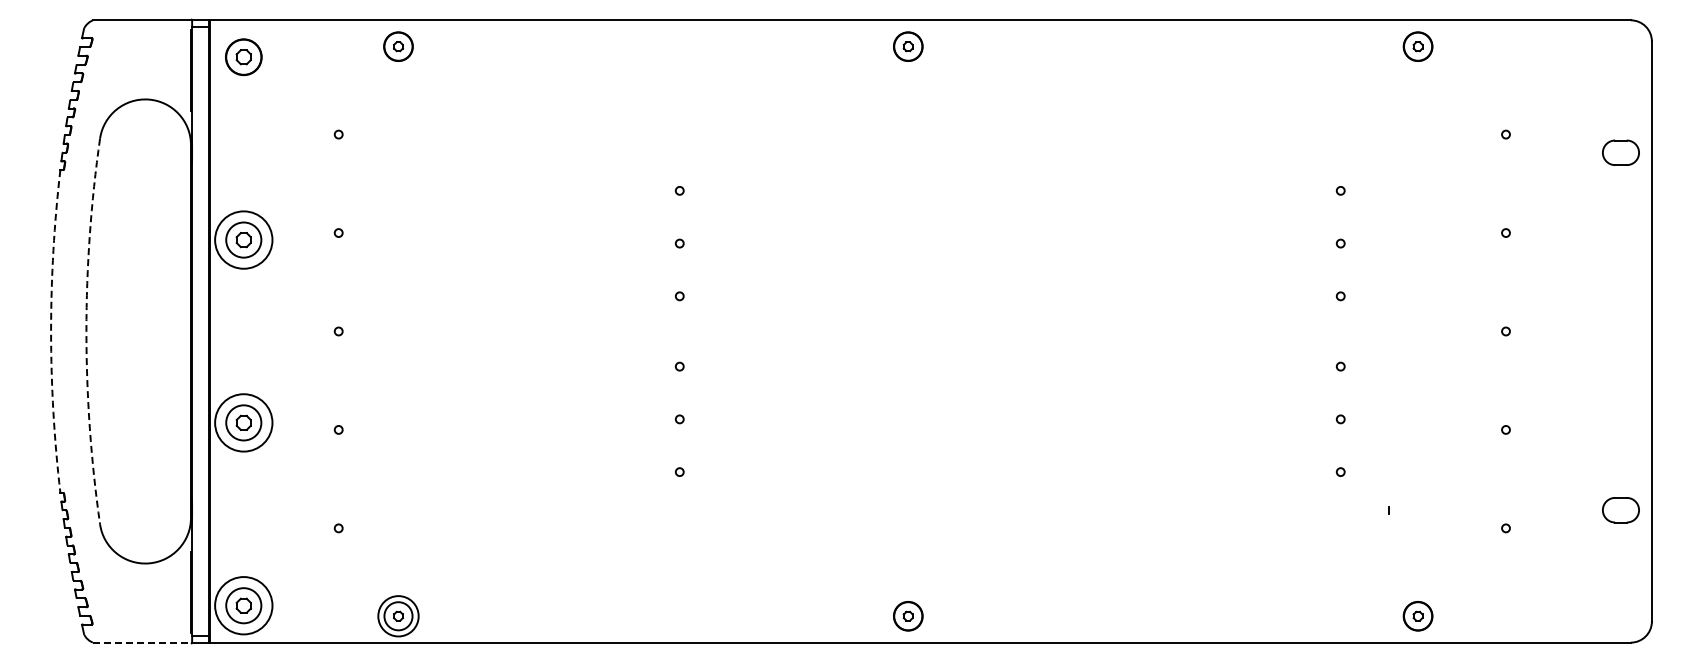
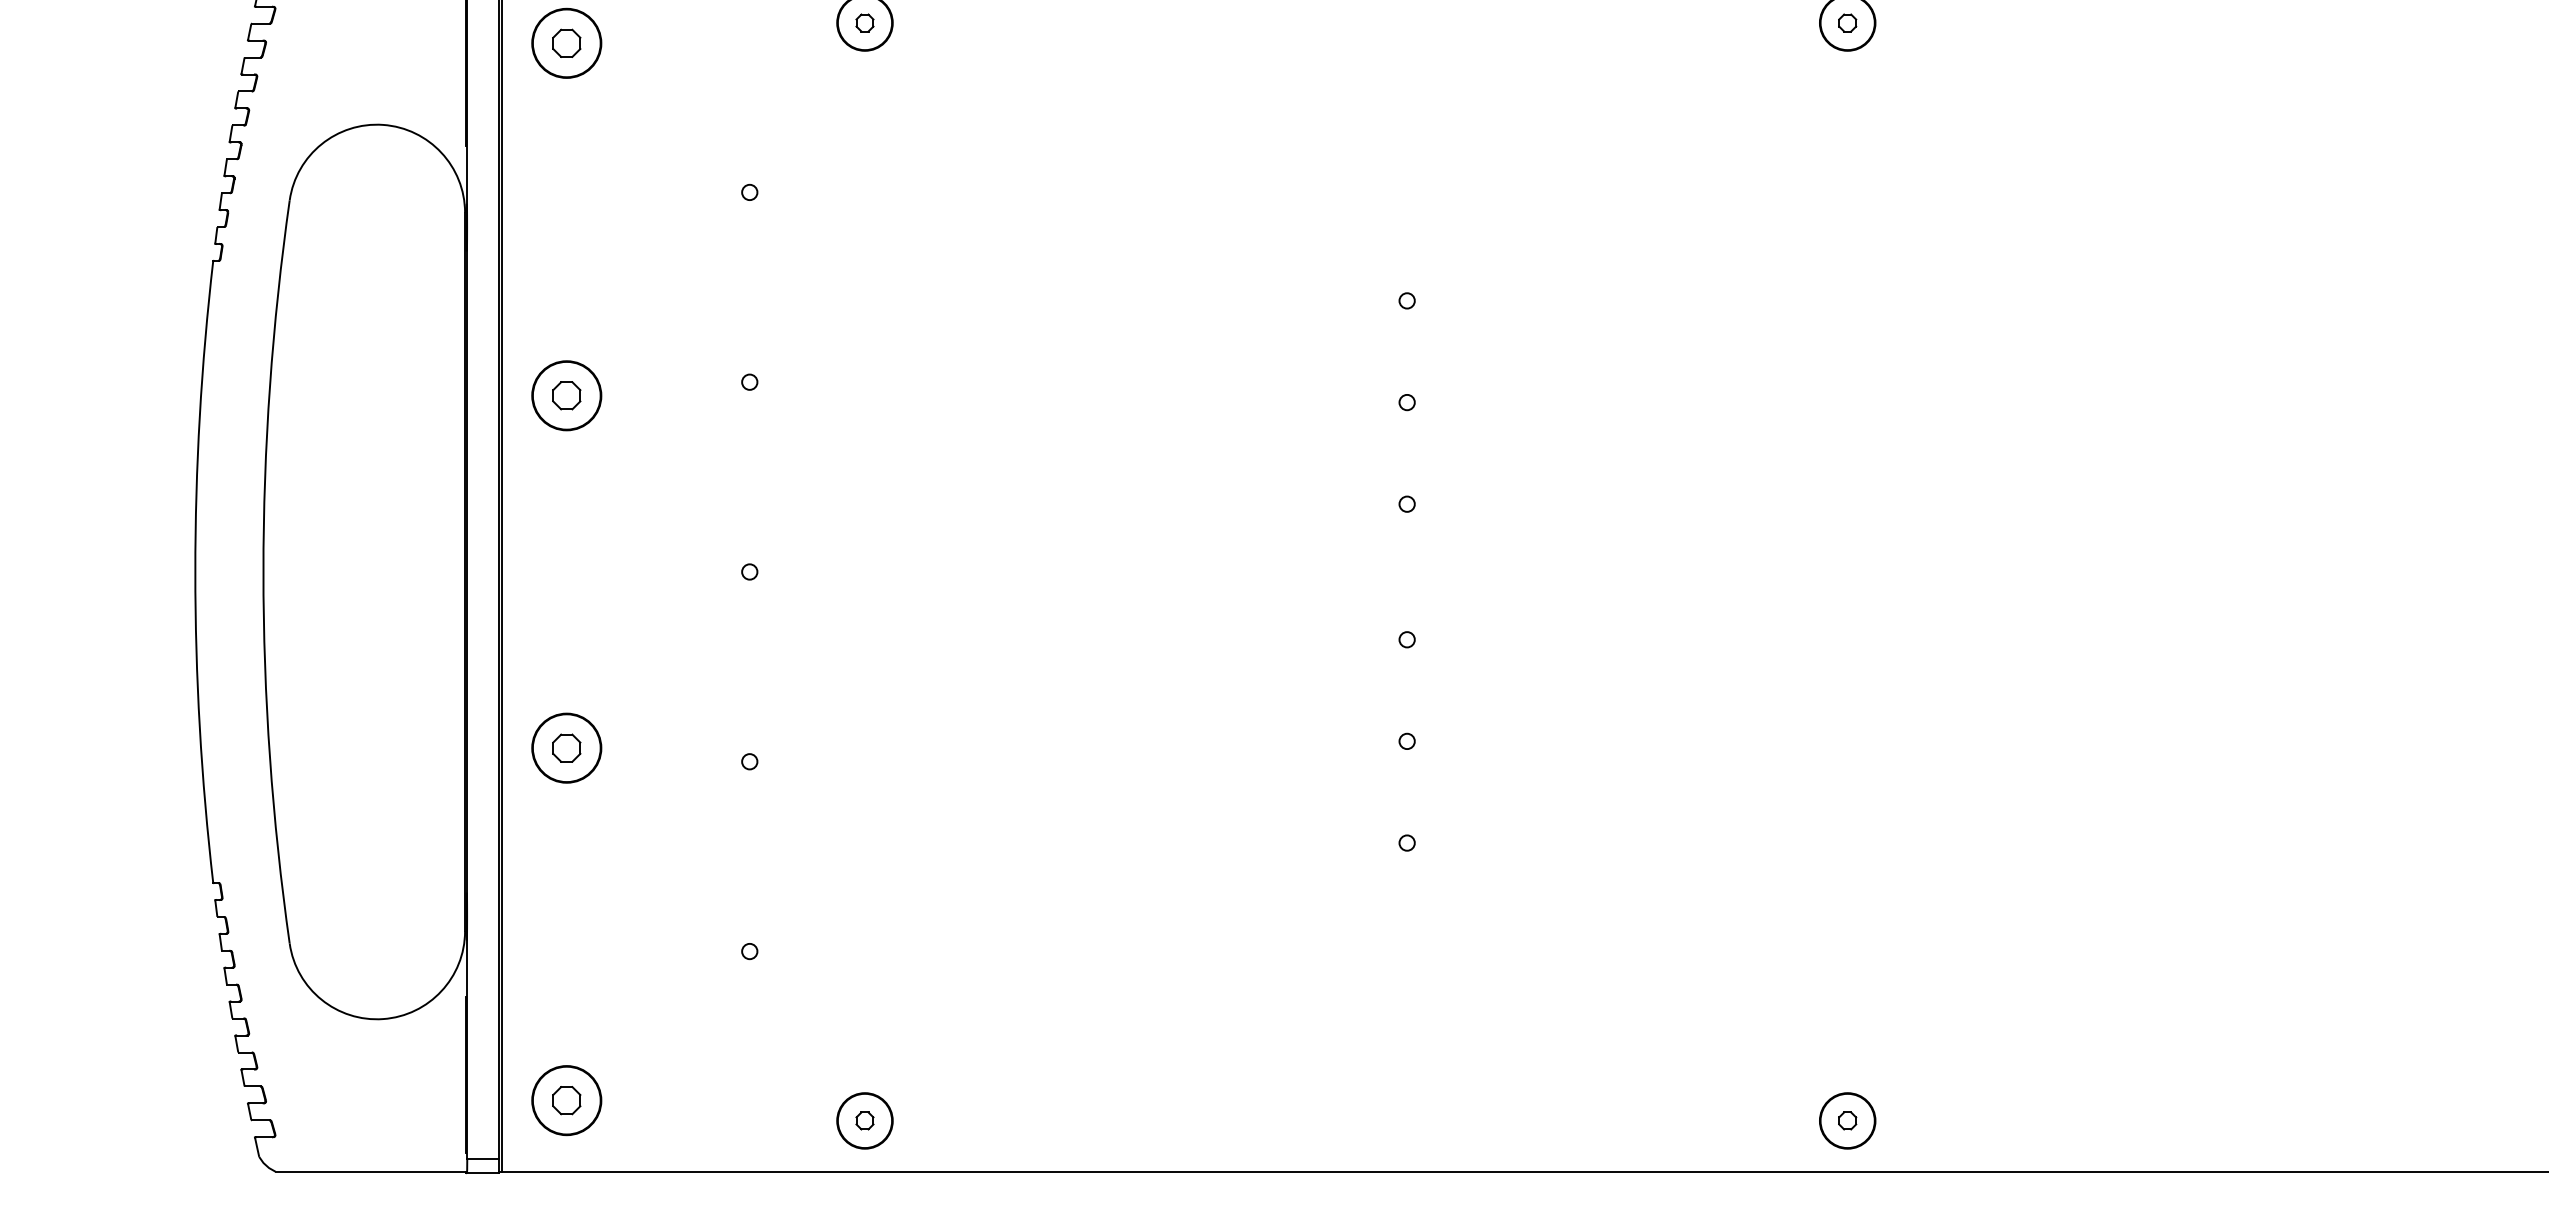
circle: (243, 240) -> (566, 396), size x0.62
arc: (51, 331) -> (196, 572), dashed -> solid
arc: (86, 331) -> (263, 572), dashed -> solid
circle: (243, 422) -> (566, 747), size x0.62
circle: (243, 605) -> (566, 1100), size x0.62
circle: (398, 615) -> (864, 1119), size x0.71
line: (142, 642) -> (371, 1171), dashed -> solid

